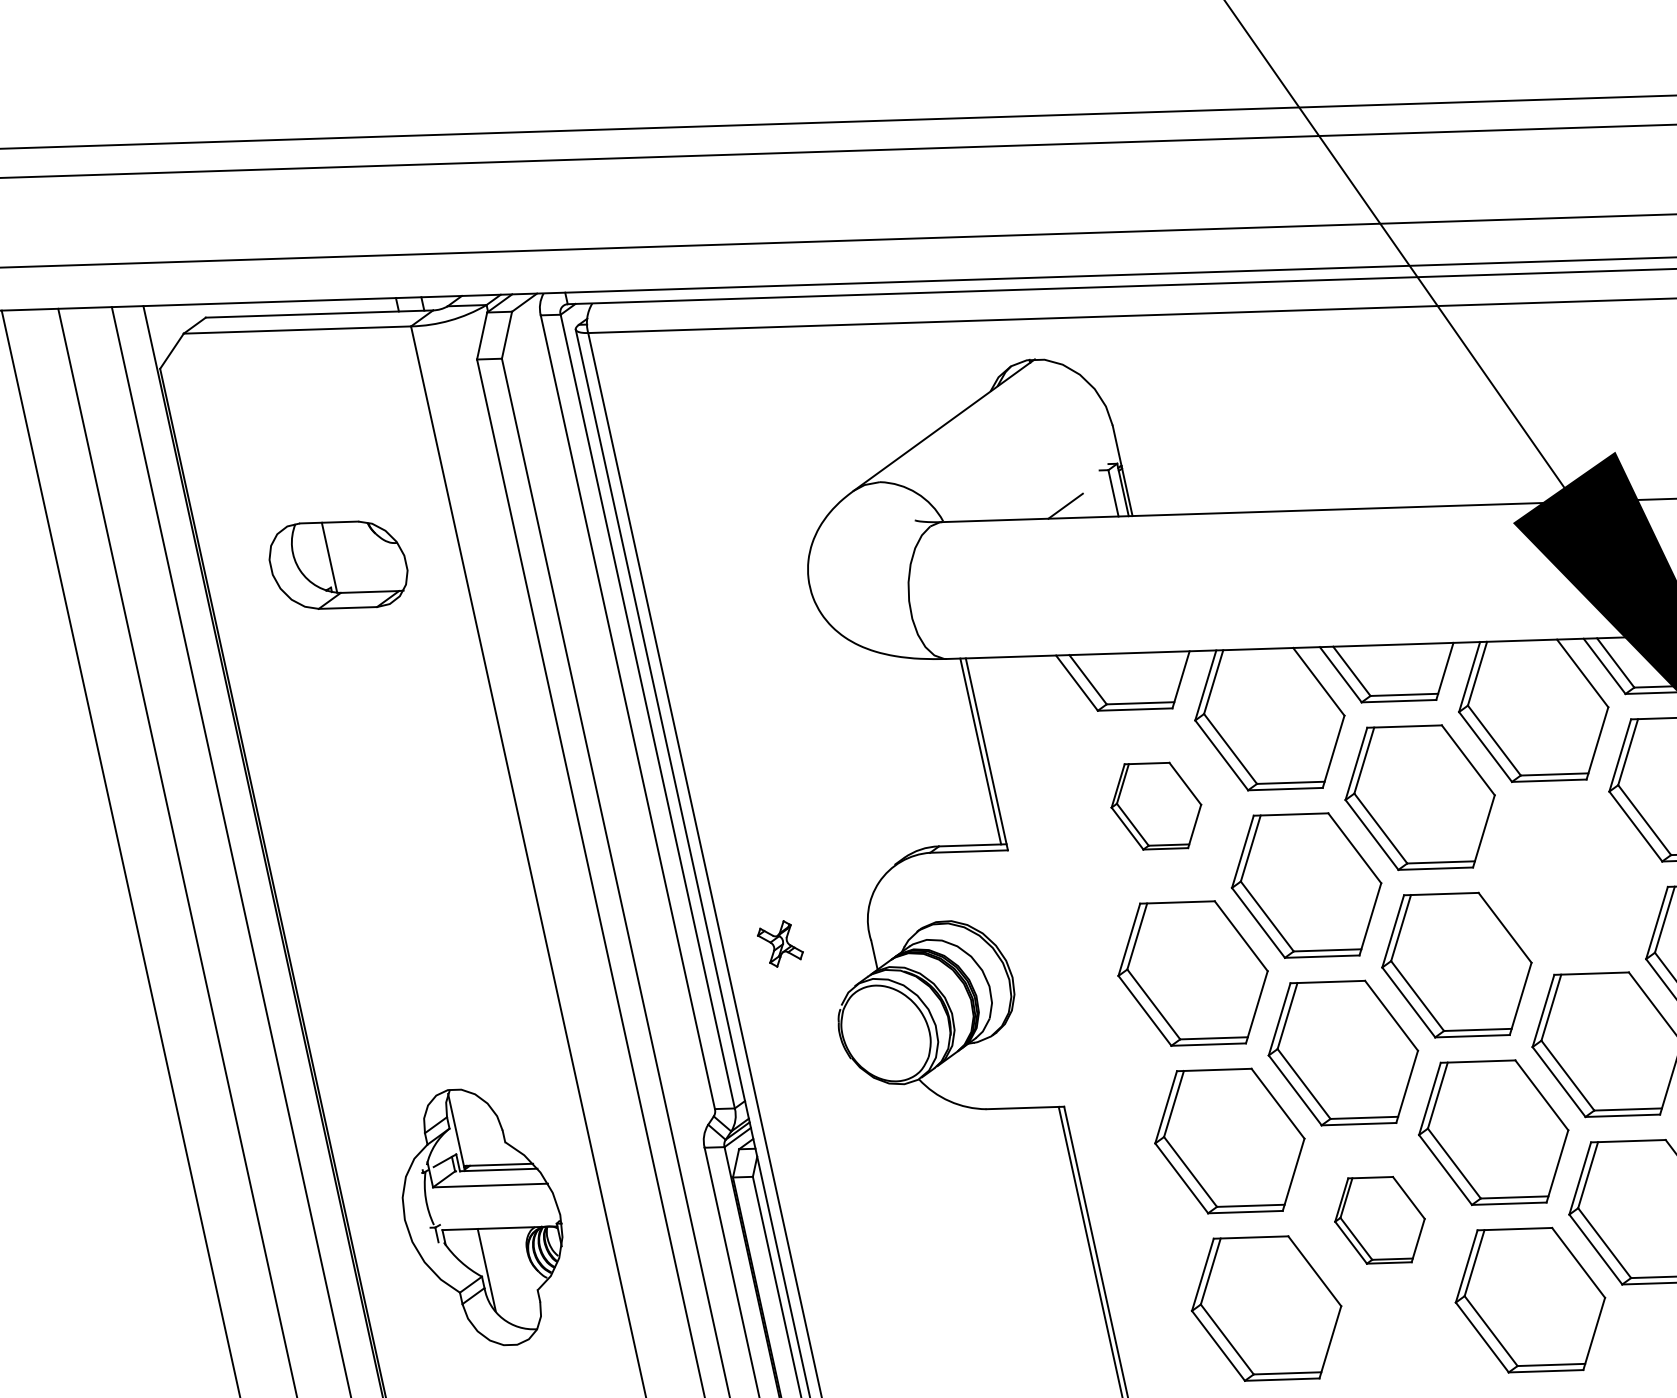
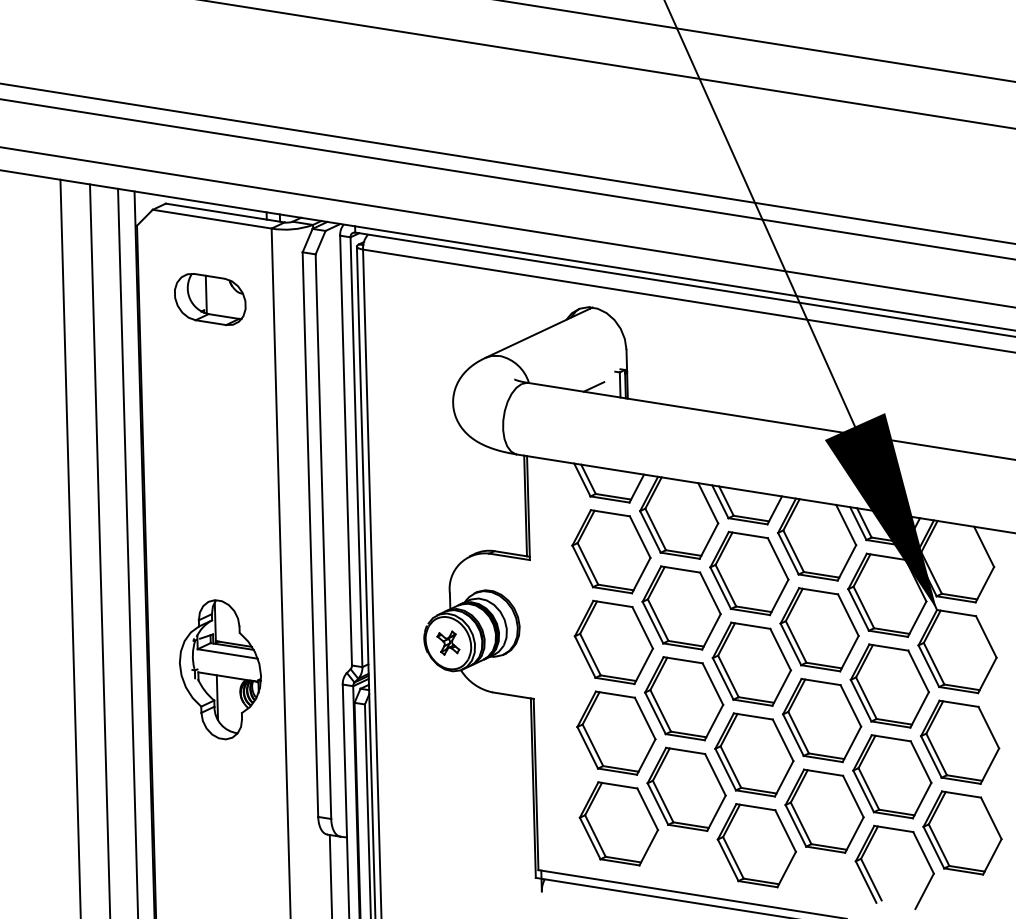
part: (338, 565) -> (210, 299), moved
part: (1156, 805) -> (611, 551), size x1.67
part: (1570, 876) -> (819, 629), added
part: (780, 942) -> (448, 642), moved
part: (482, 1216) -> (220, 669), moved
part: (1379, 1218) -> (686, 788), size x1.67

